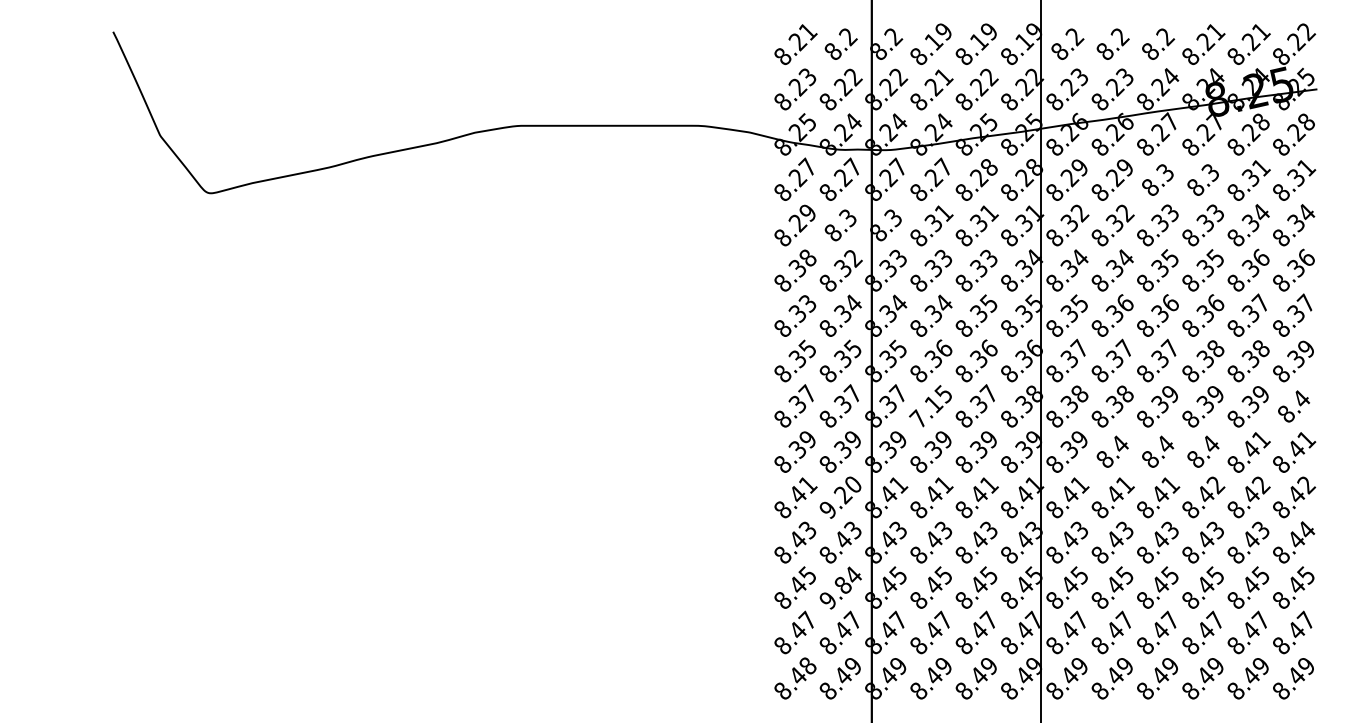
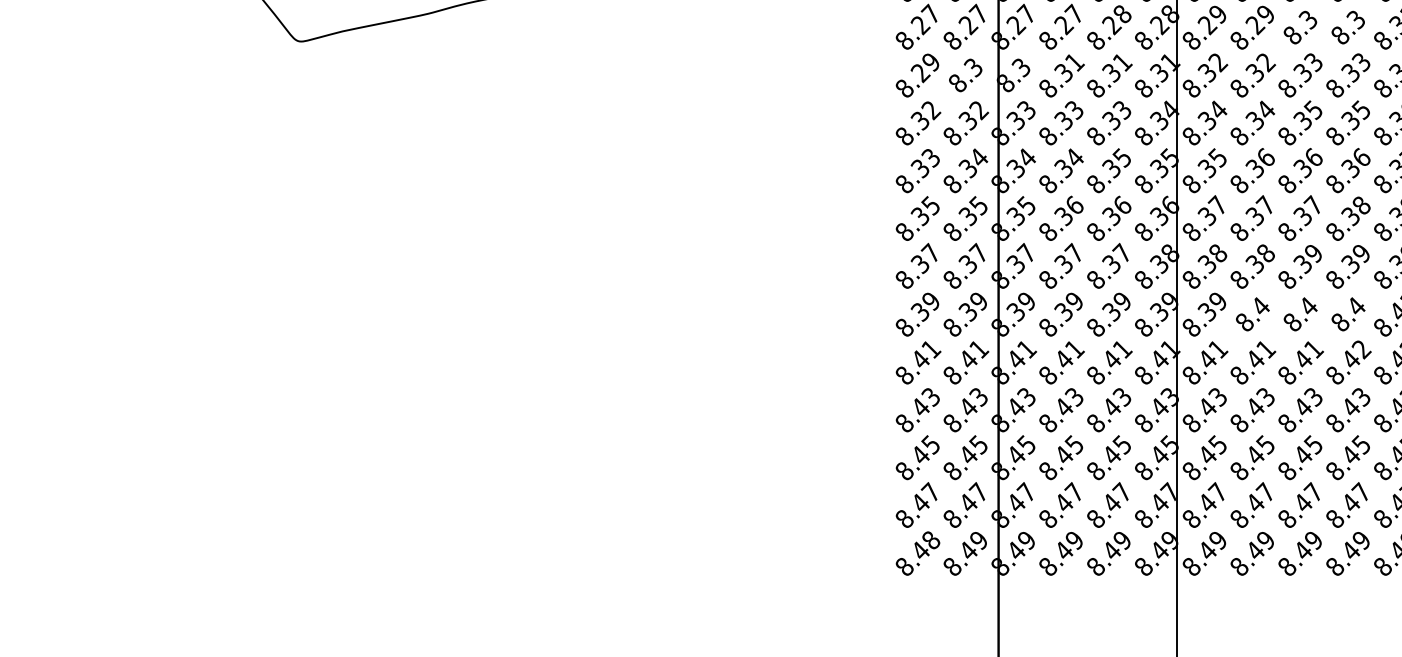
text: (807, 258) -> (930, 110), 8.38 -> 8.32
text: (929, 405) -> (1059, 265), 7.15 -> 8.37
text: (841, 497) -> (966, 362), 9.20 -> 8.41
text: (840, 587) -> (965, 457), 9.84 -> 8.45

